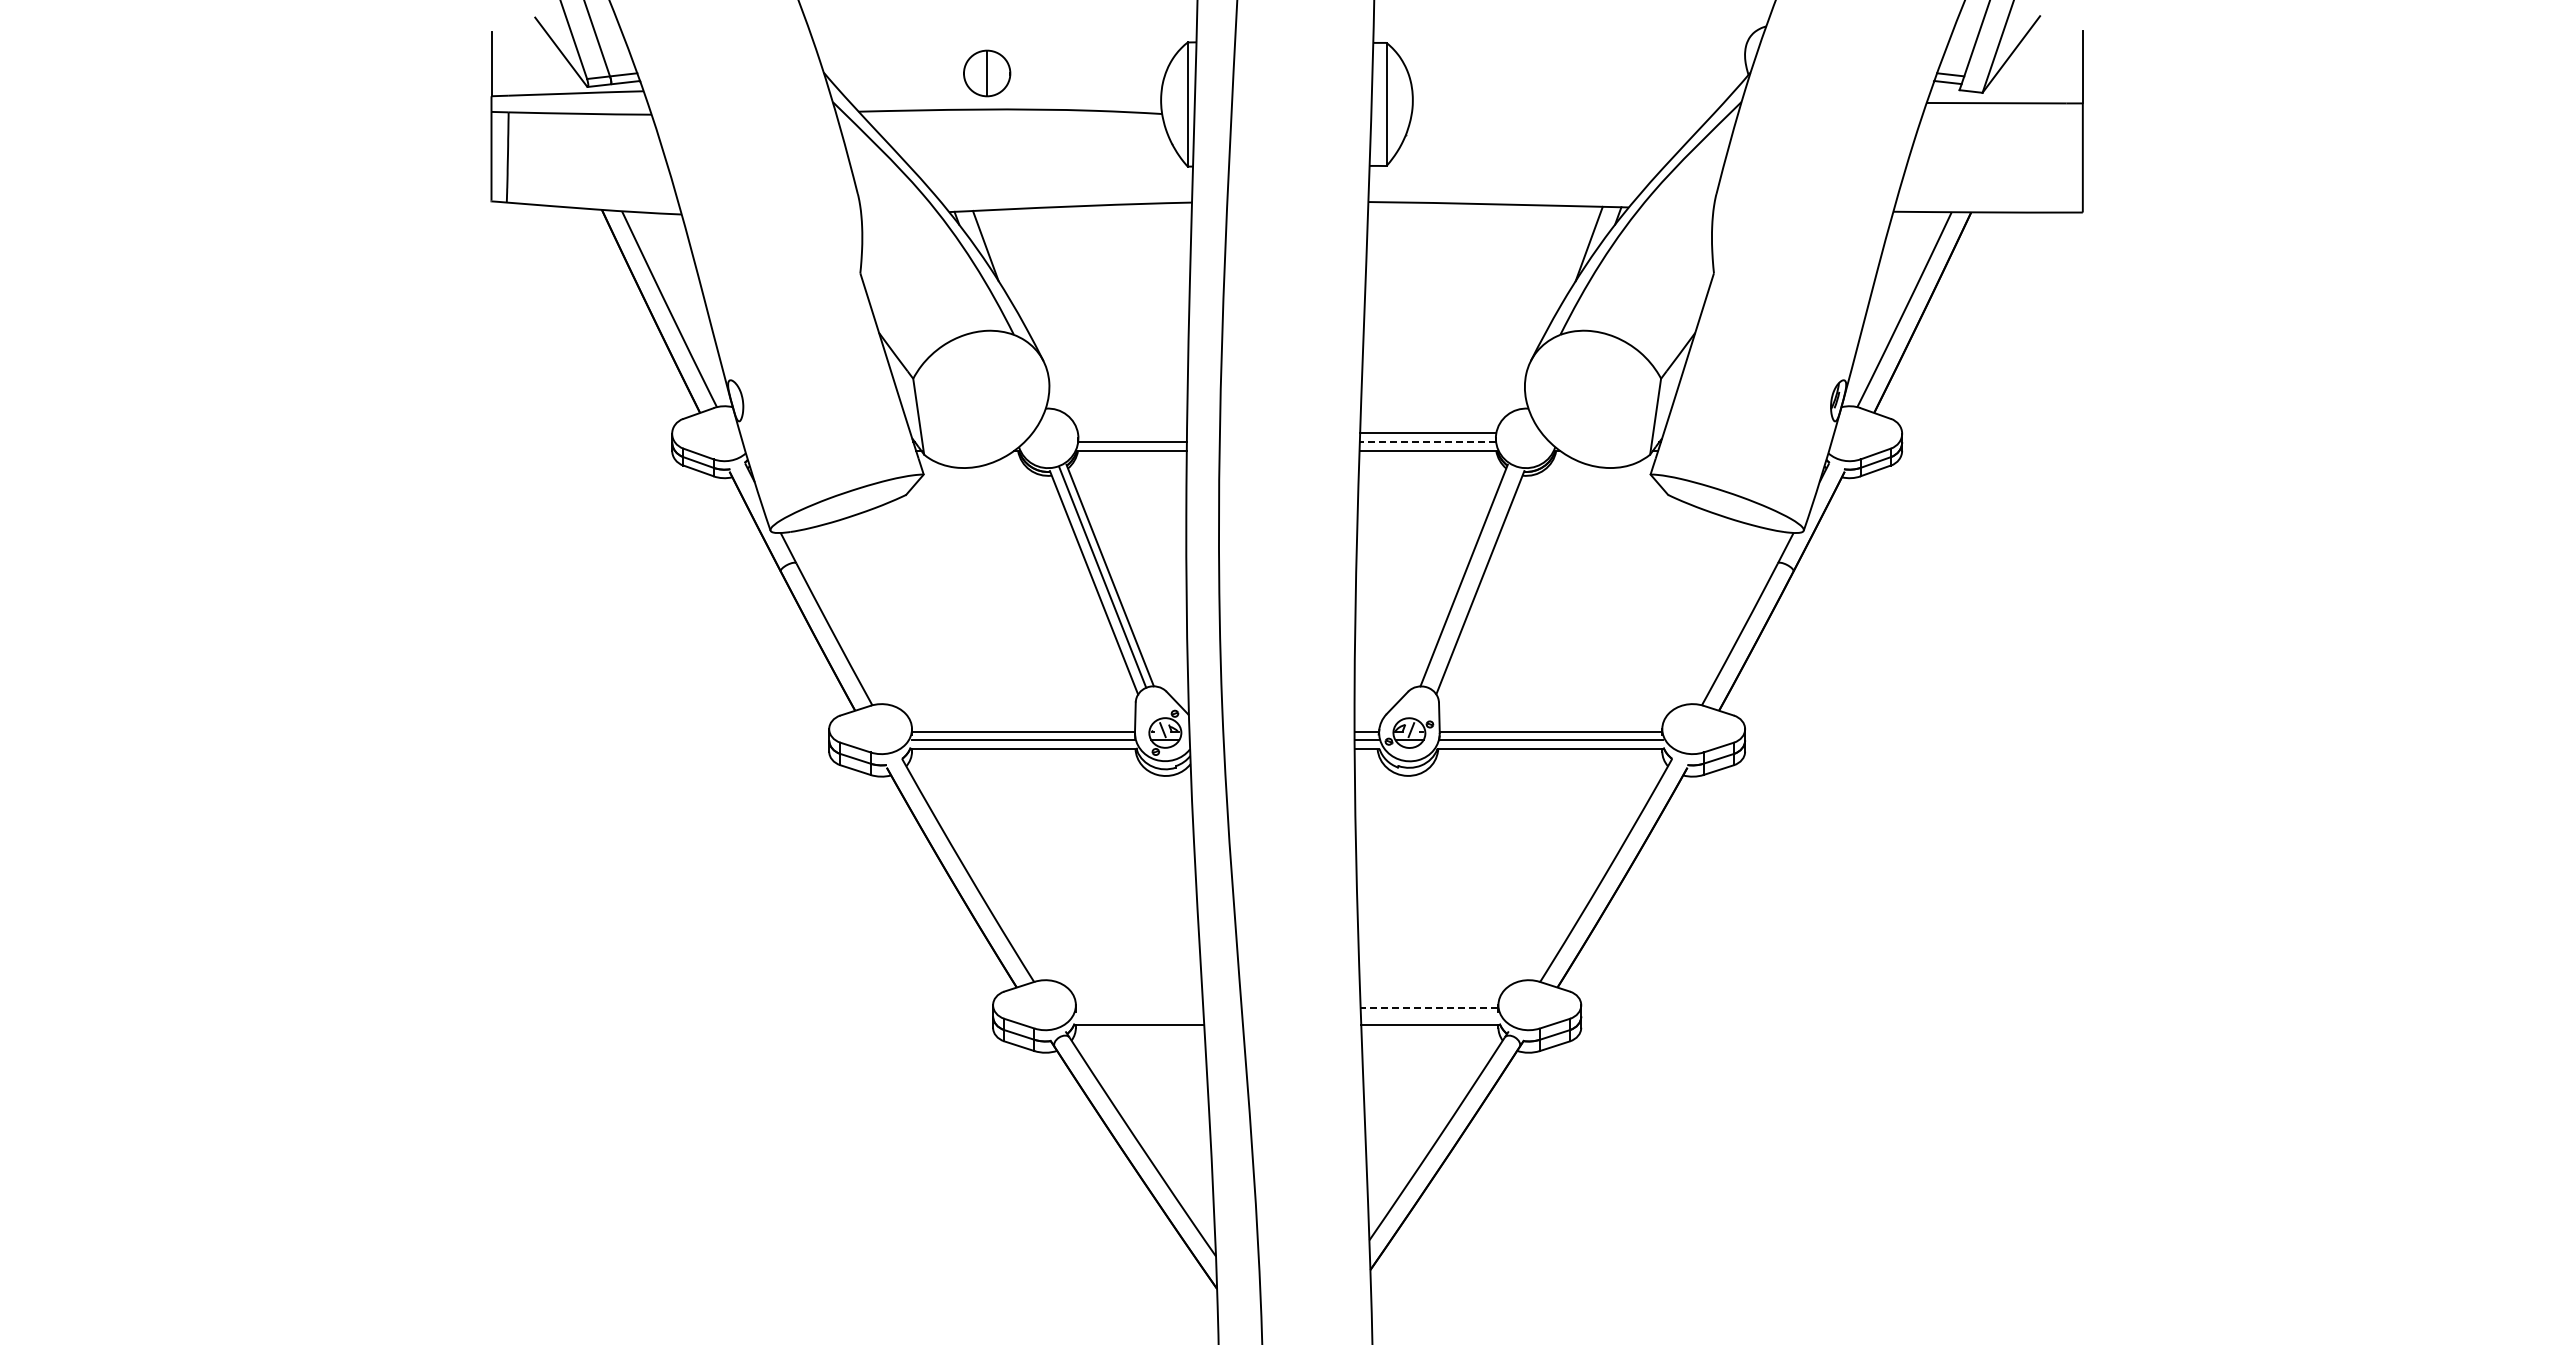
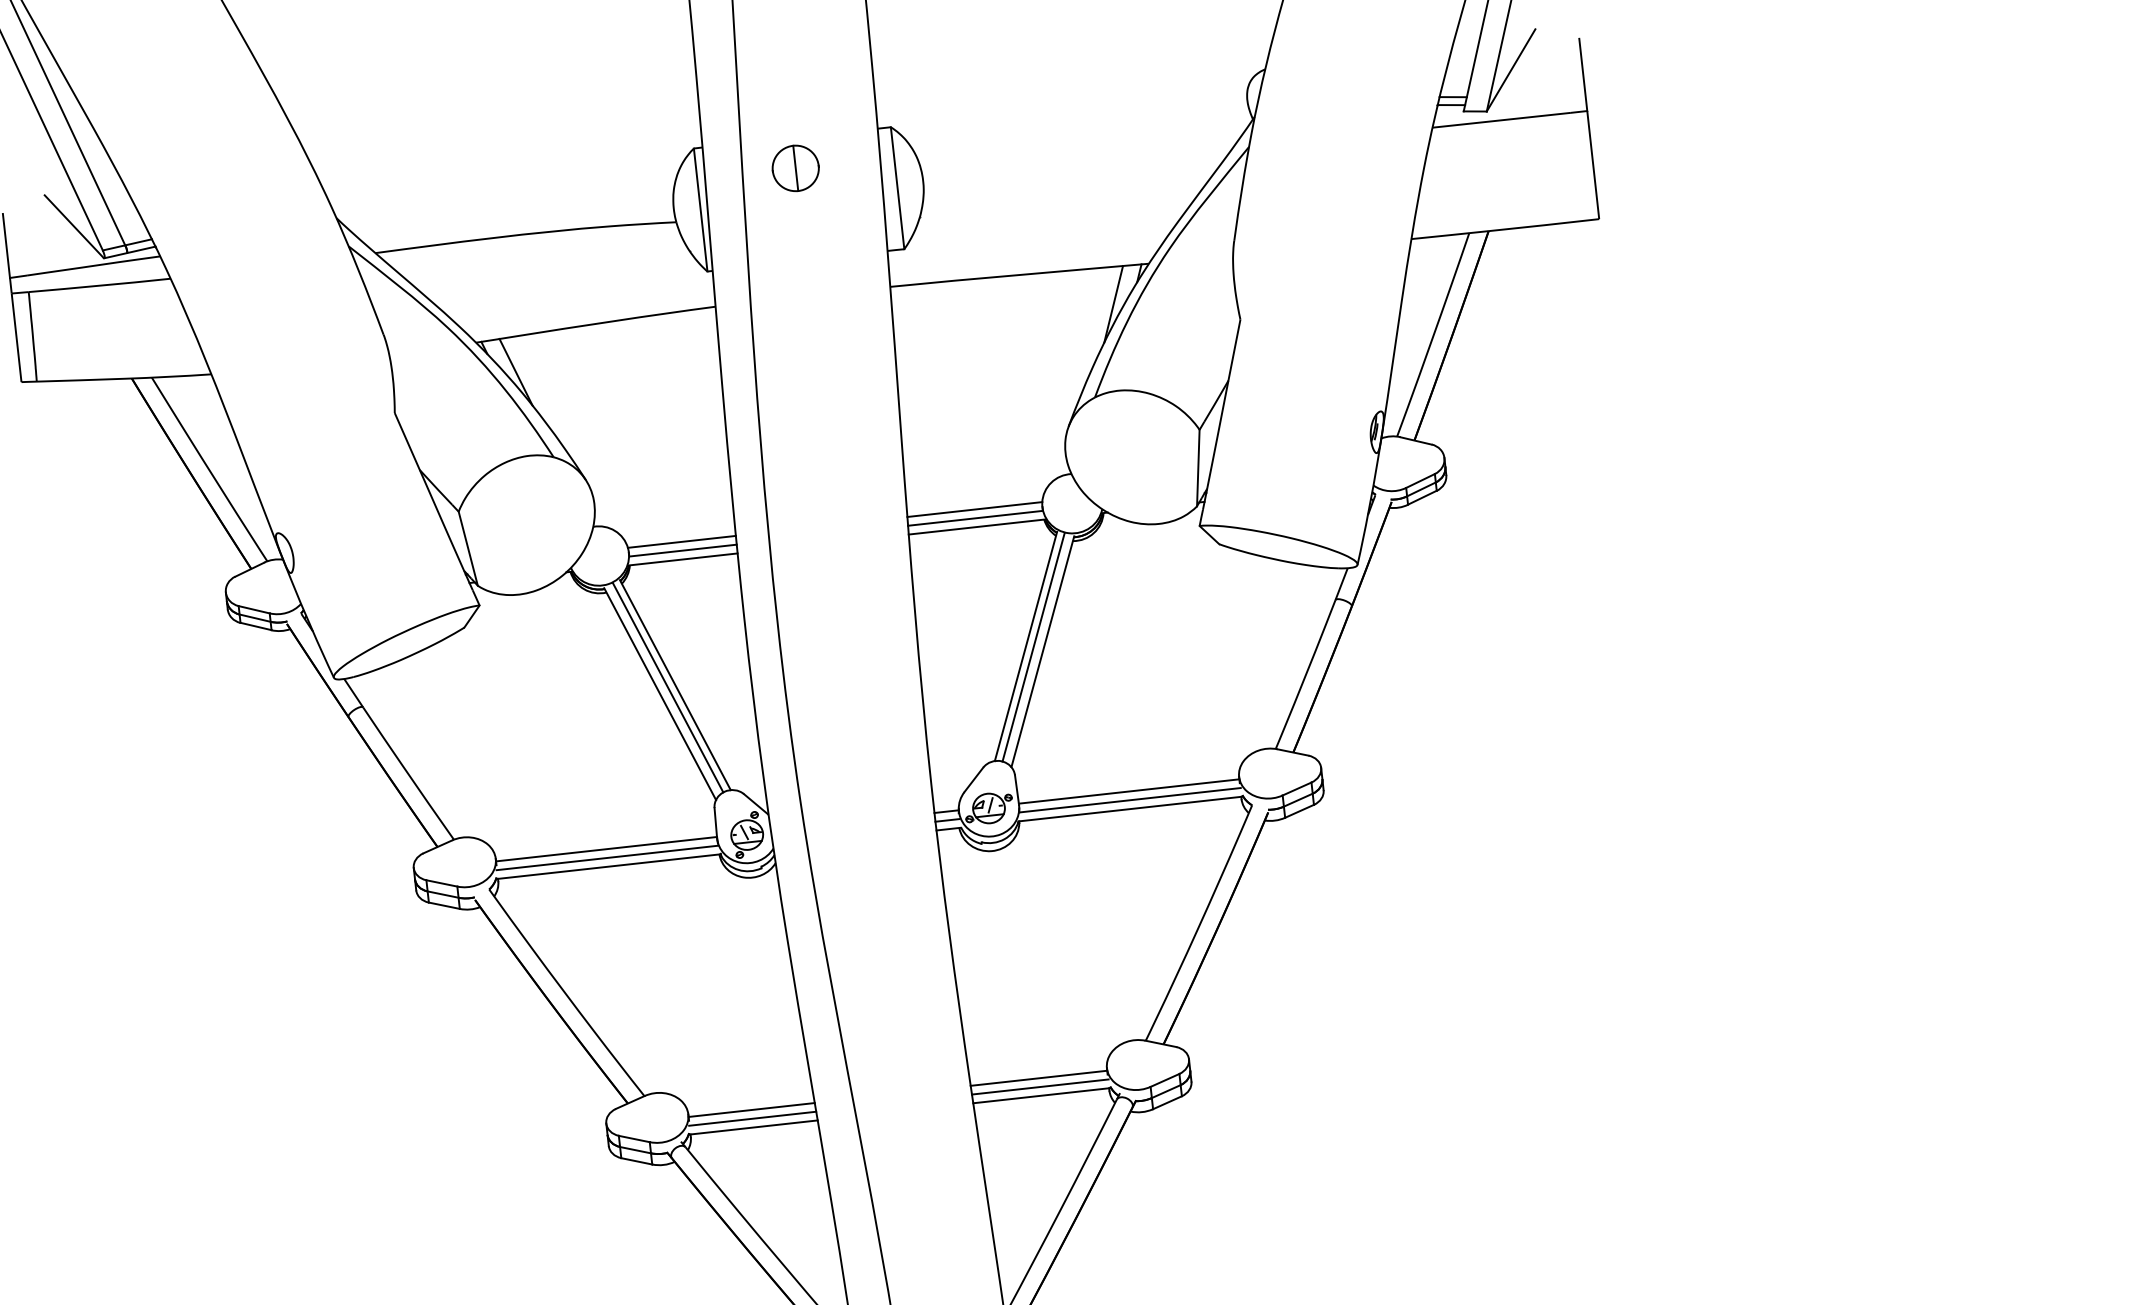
part: (987, 73) -> (796, 168), moved
line: (1132, 433) -> (681, 541), added
line: (1427, 442) -> (975, 518), dashed -> solid
line: (1471, 577) -> (1033, 647), added
line: (1139, 1007) -> (751, 1109), added
line: (1429, 1007) -> (1038, 1078), dashed -> solid
line: (1139, 1016) -> (752, 1118), added
line: (1429, 1016) -> (1039, 1087), added

